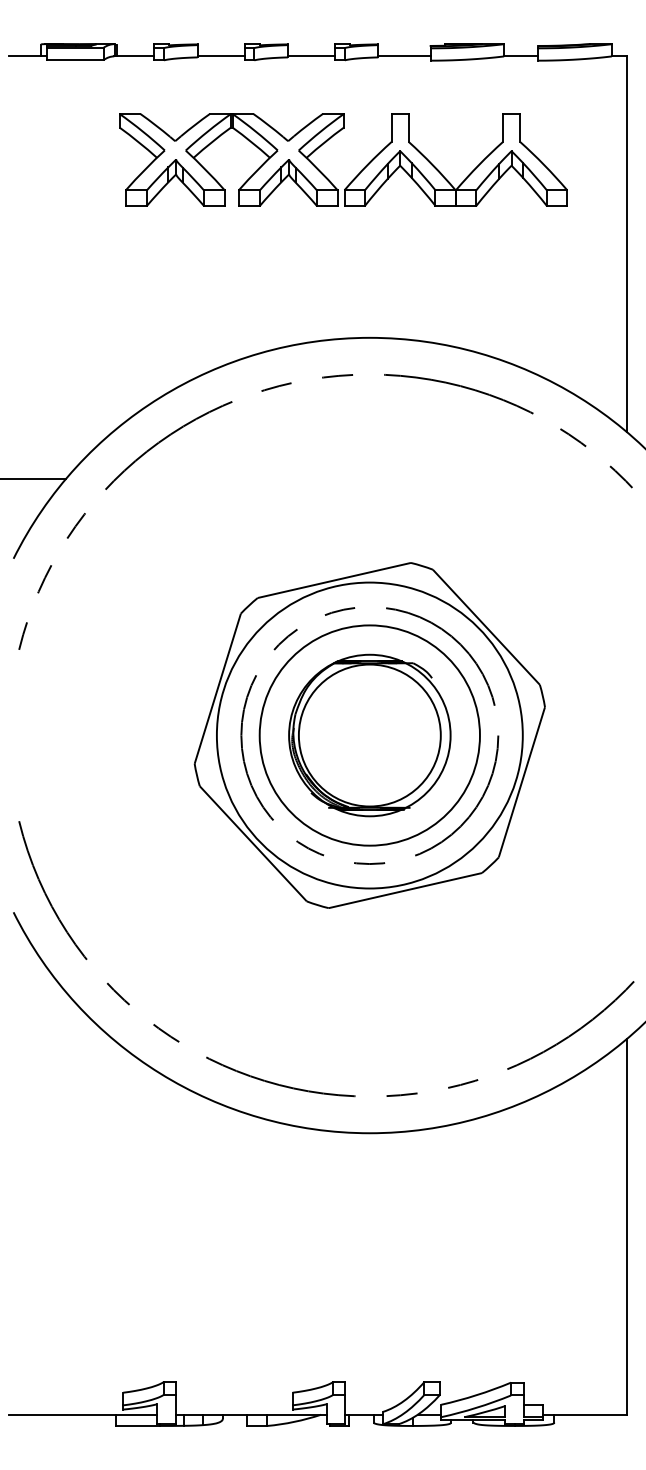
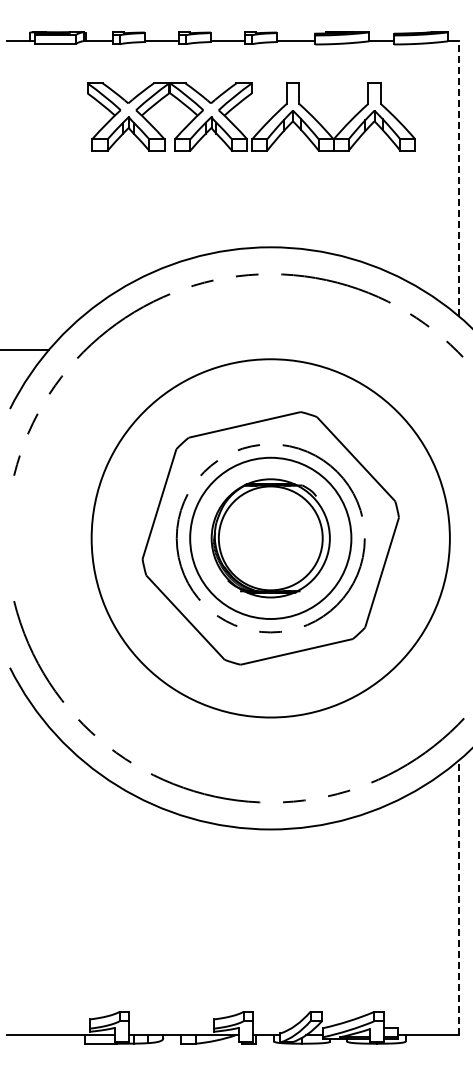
line: (626, 243) -> (458, 178), solid -> dashed
circle: (369, 735) -> (270, 538), size x1.6
line: (626, 1226) -> (458, 897), solid -> dashed

